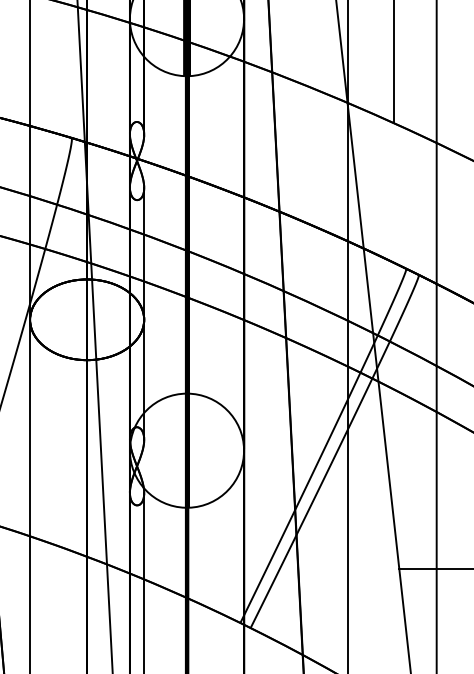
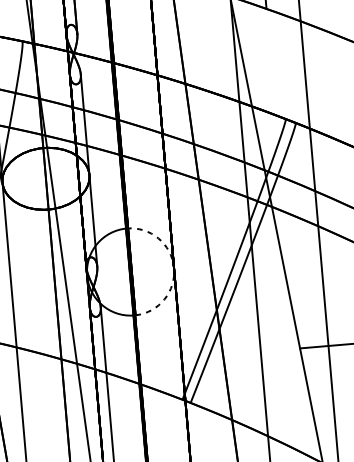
arc: (244, 449) -> (174, 267), solid -> dashed

